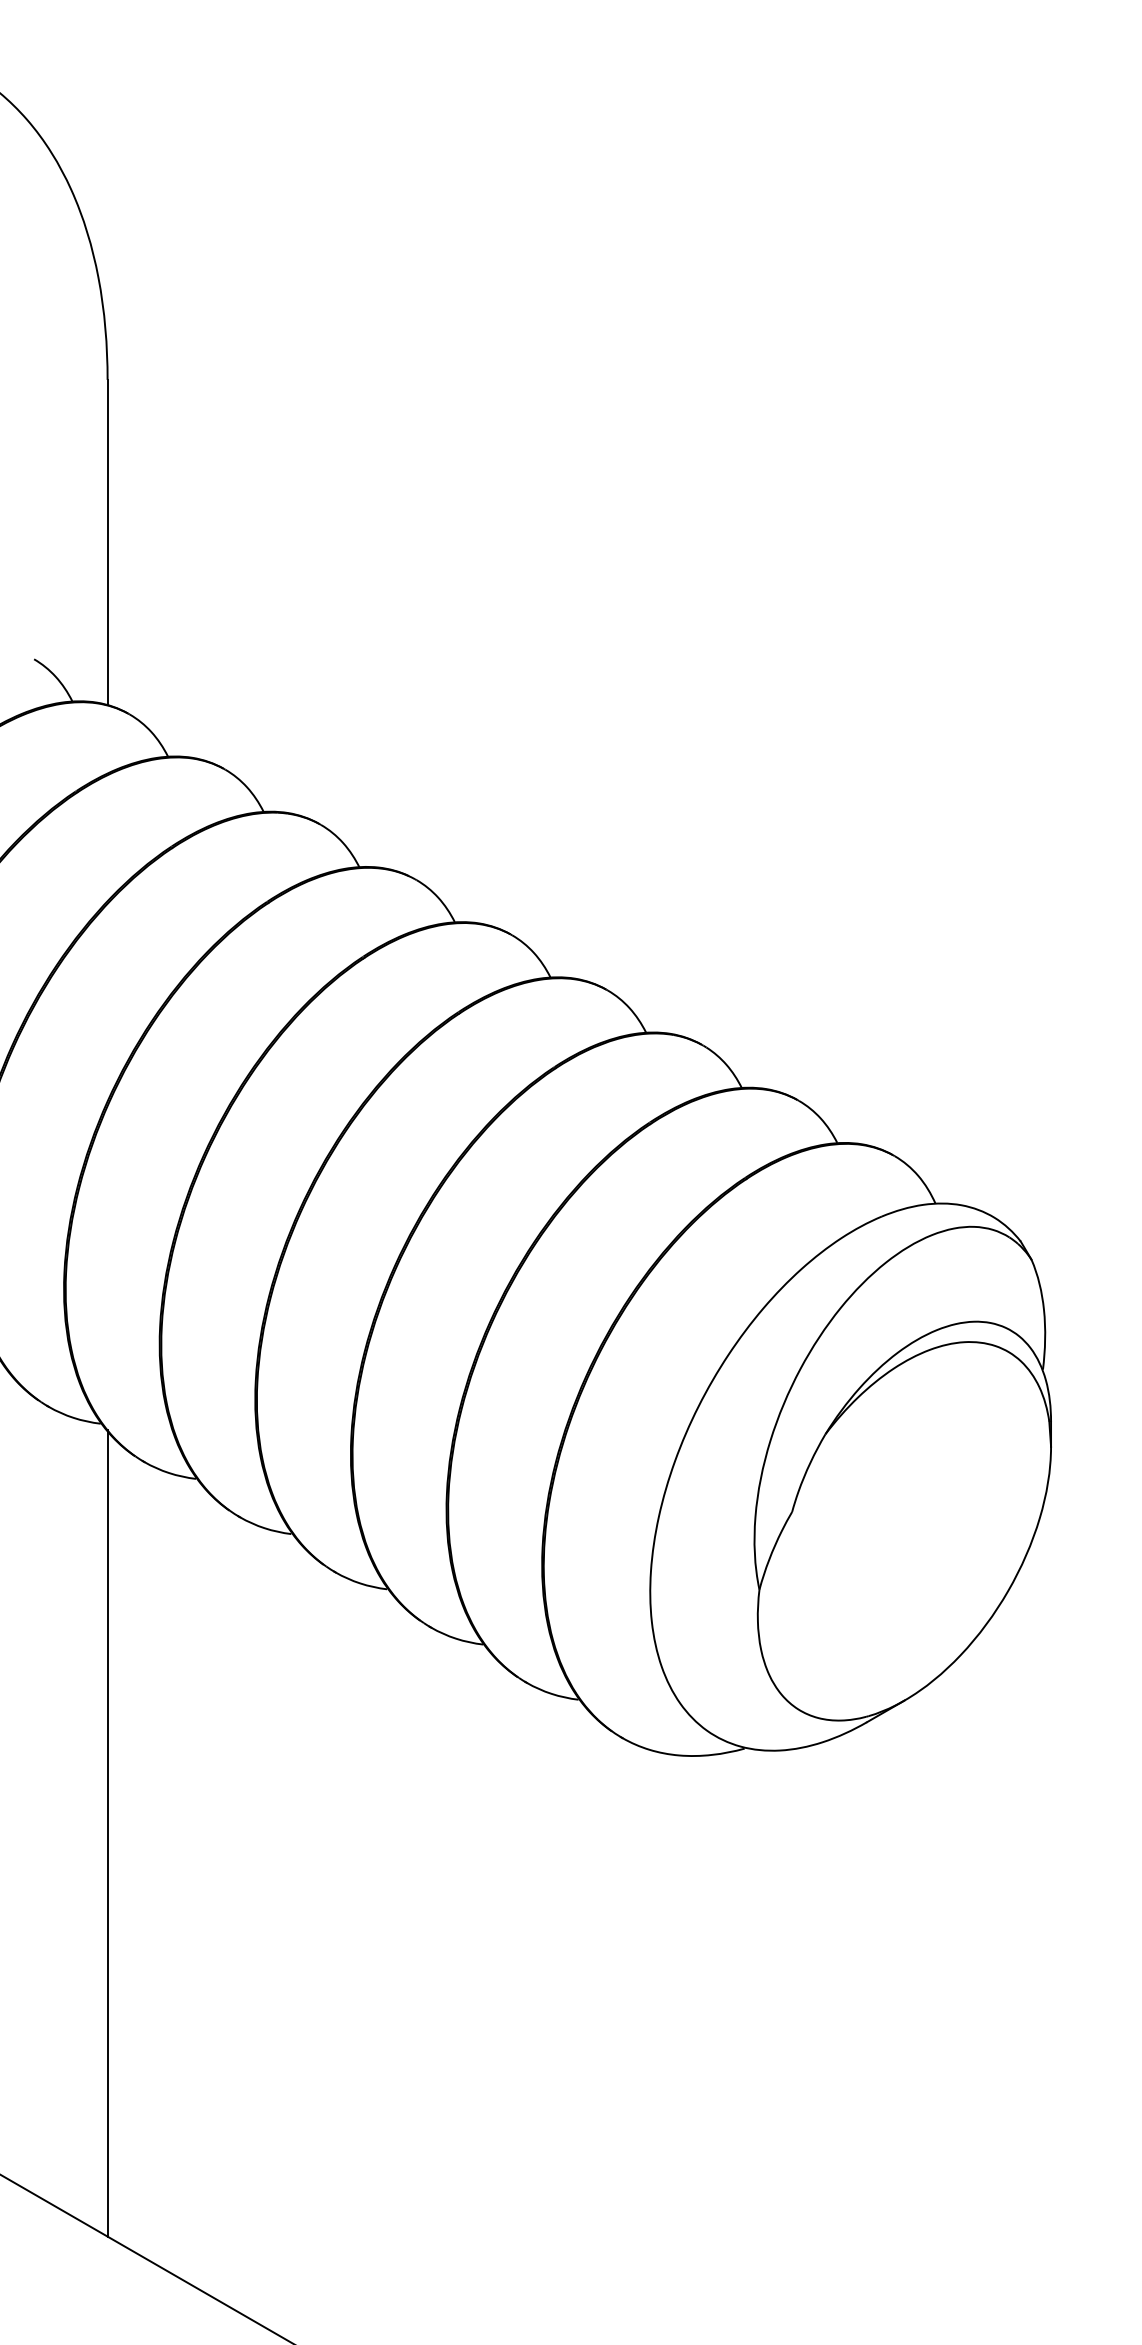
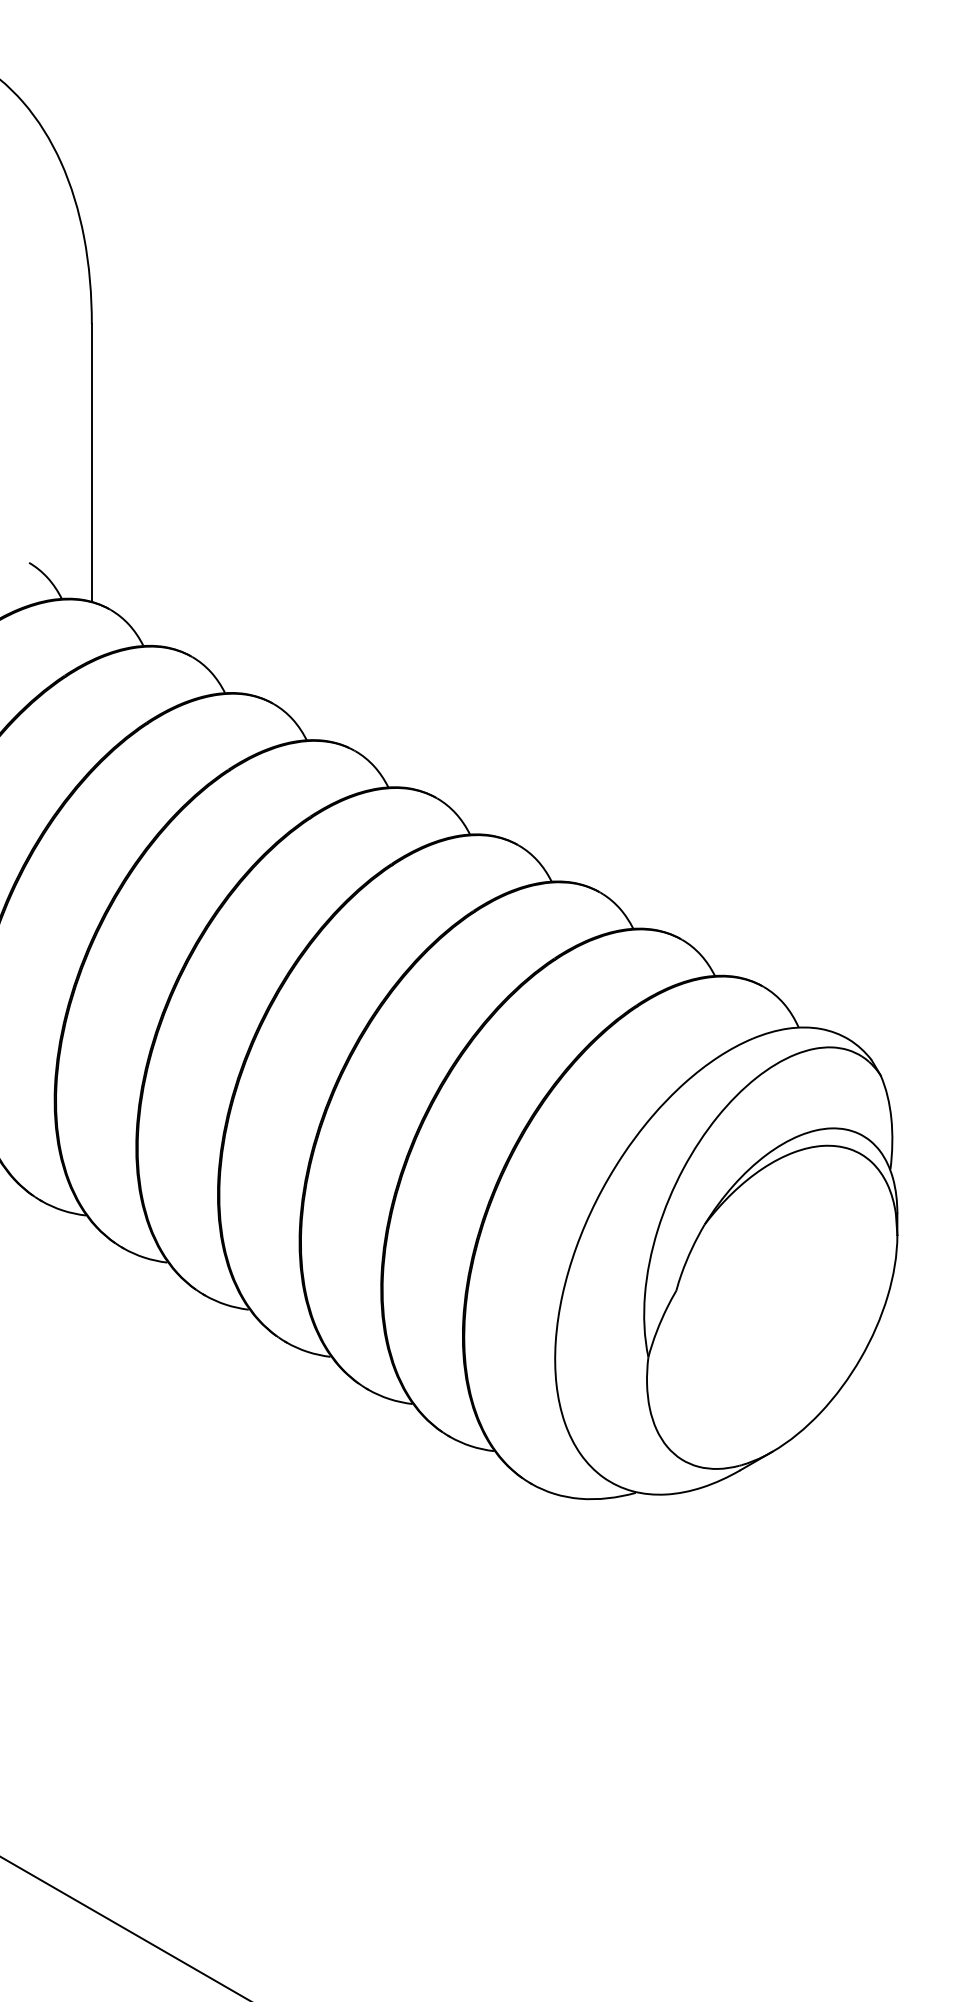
line: (107, 1833) -> (91, 1565), removed

